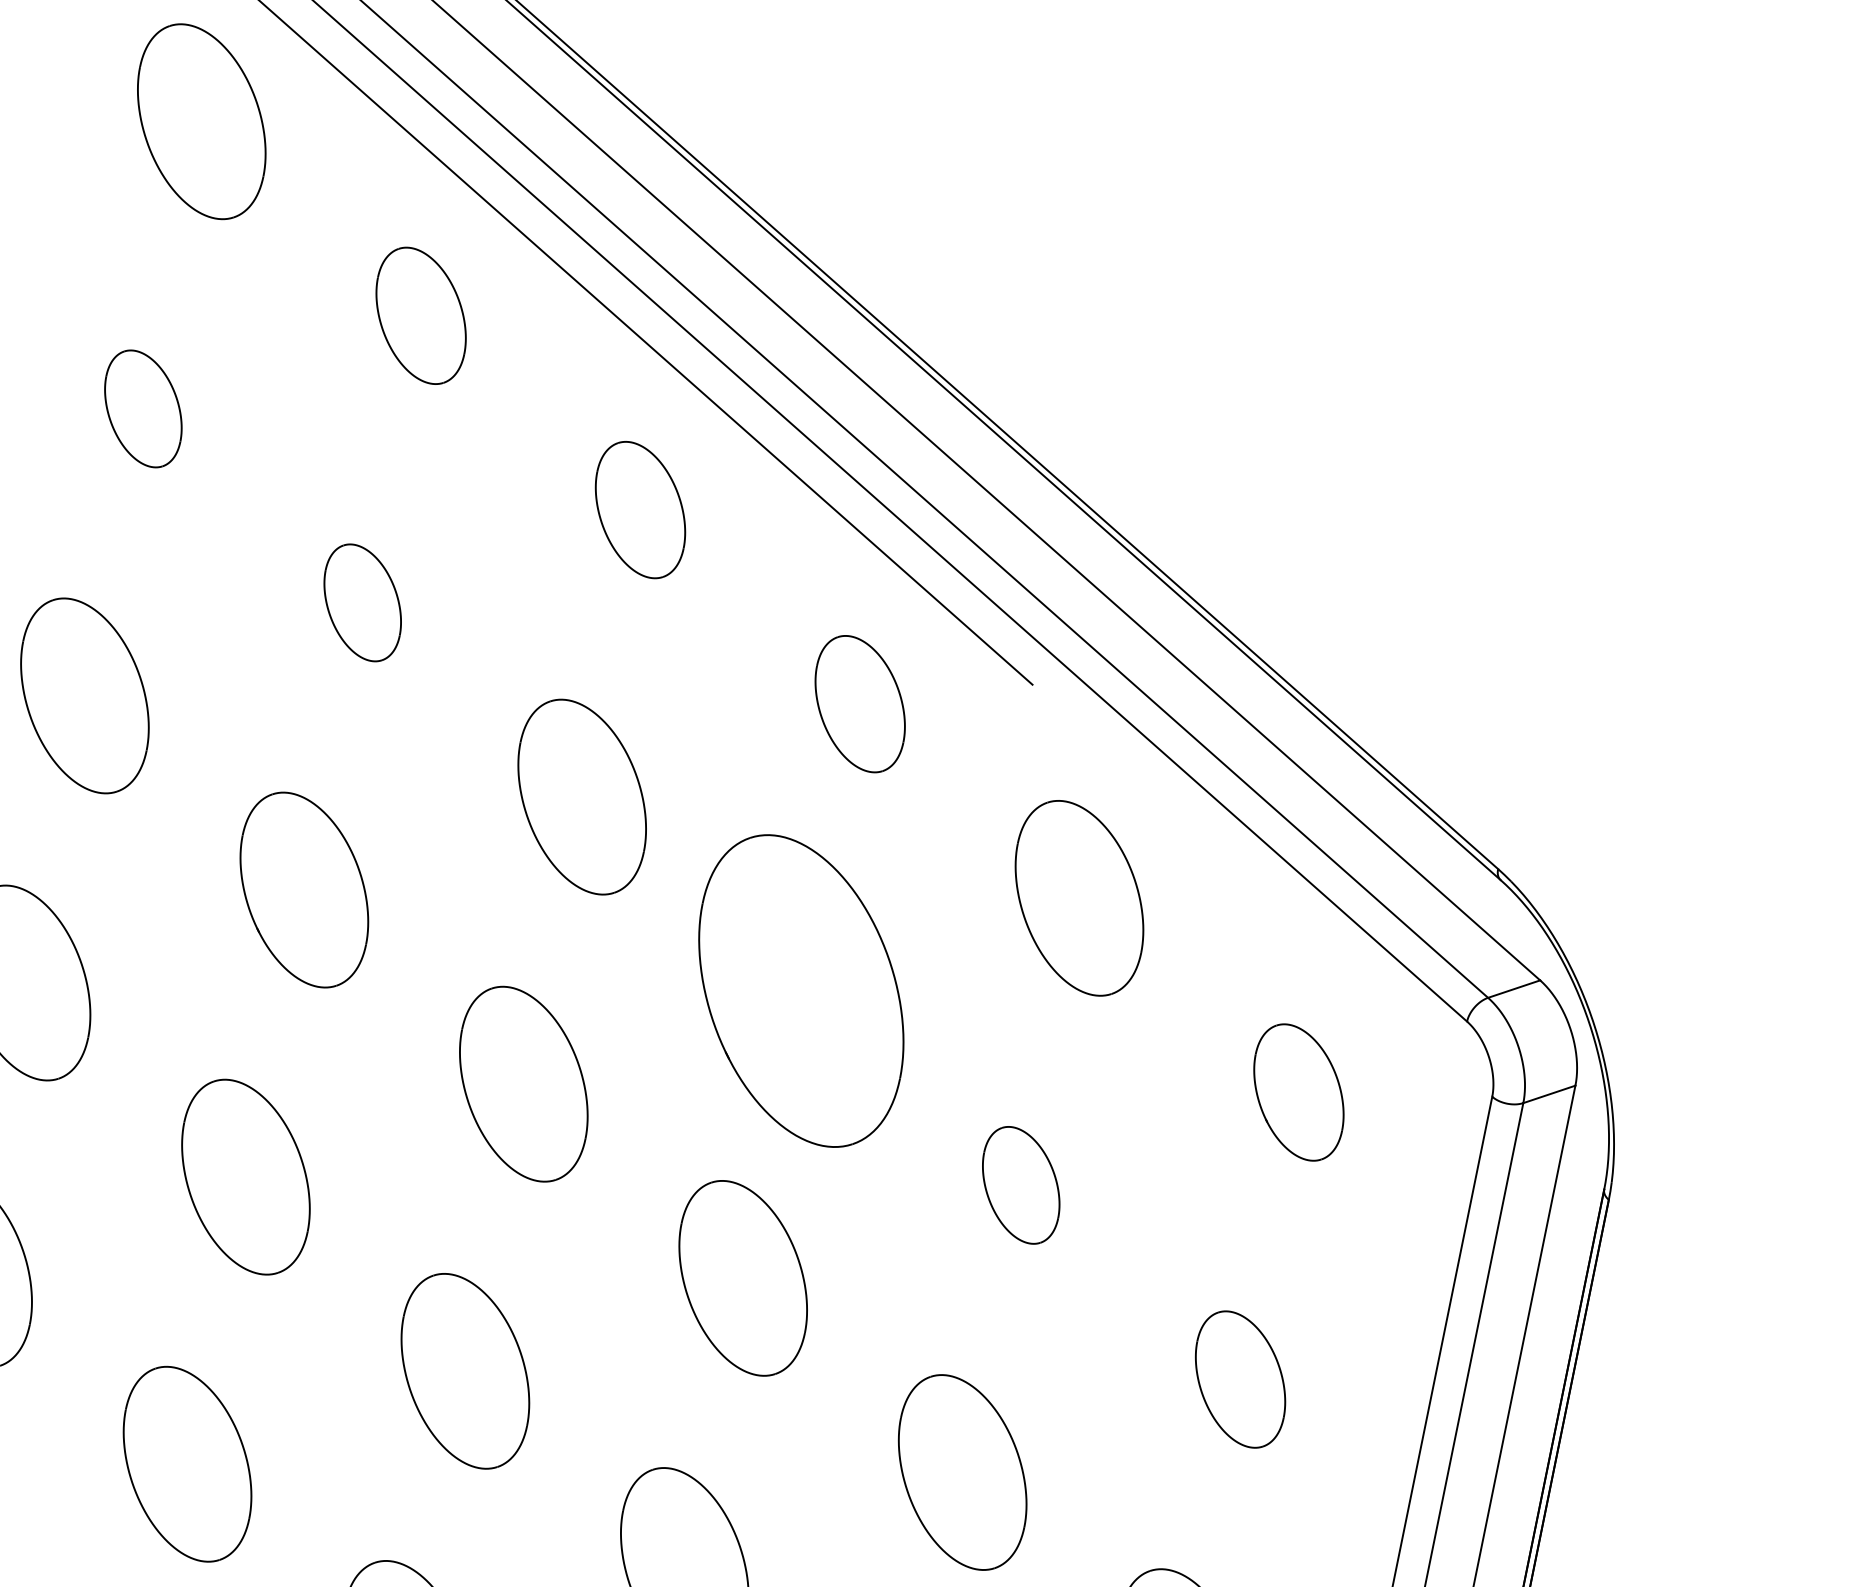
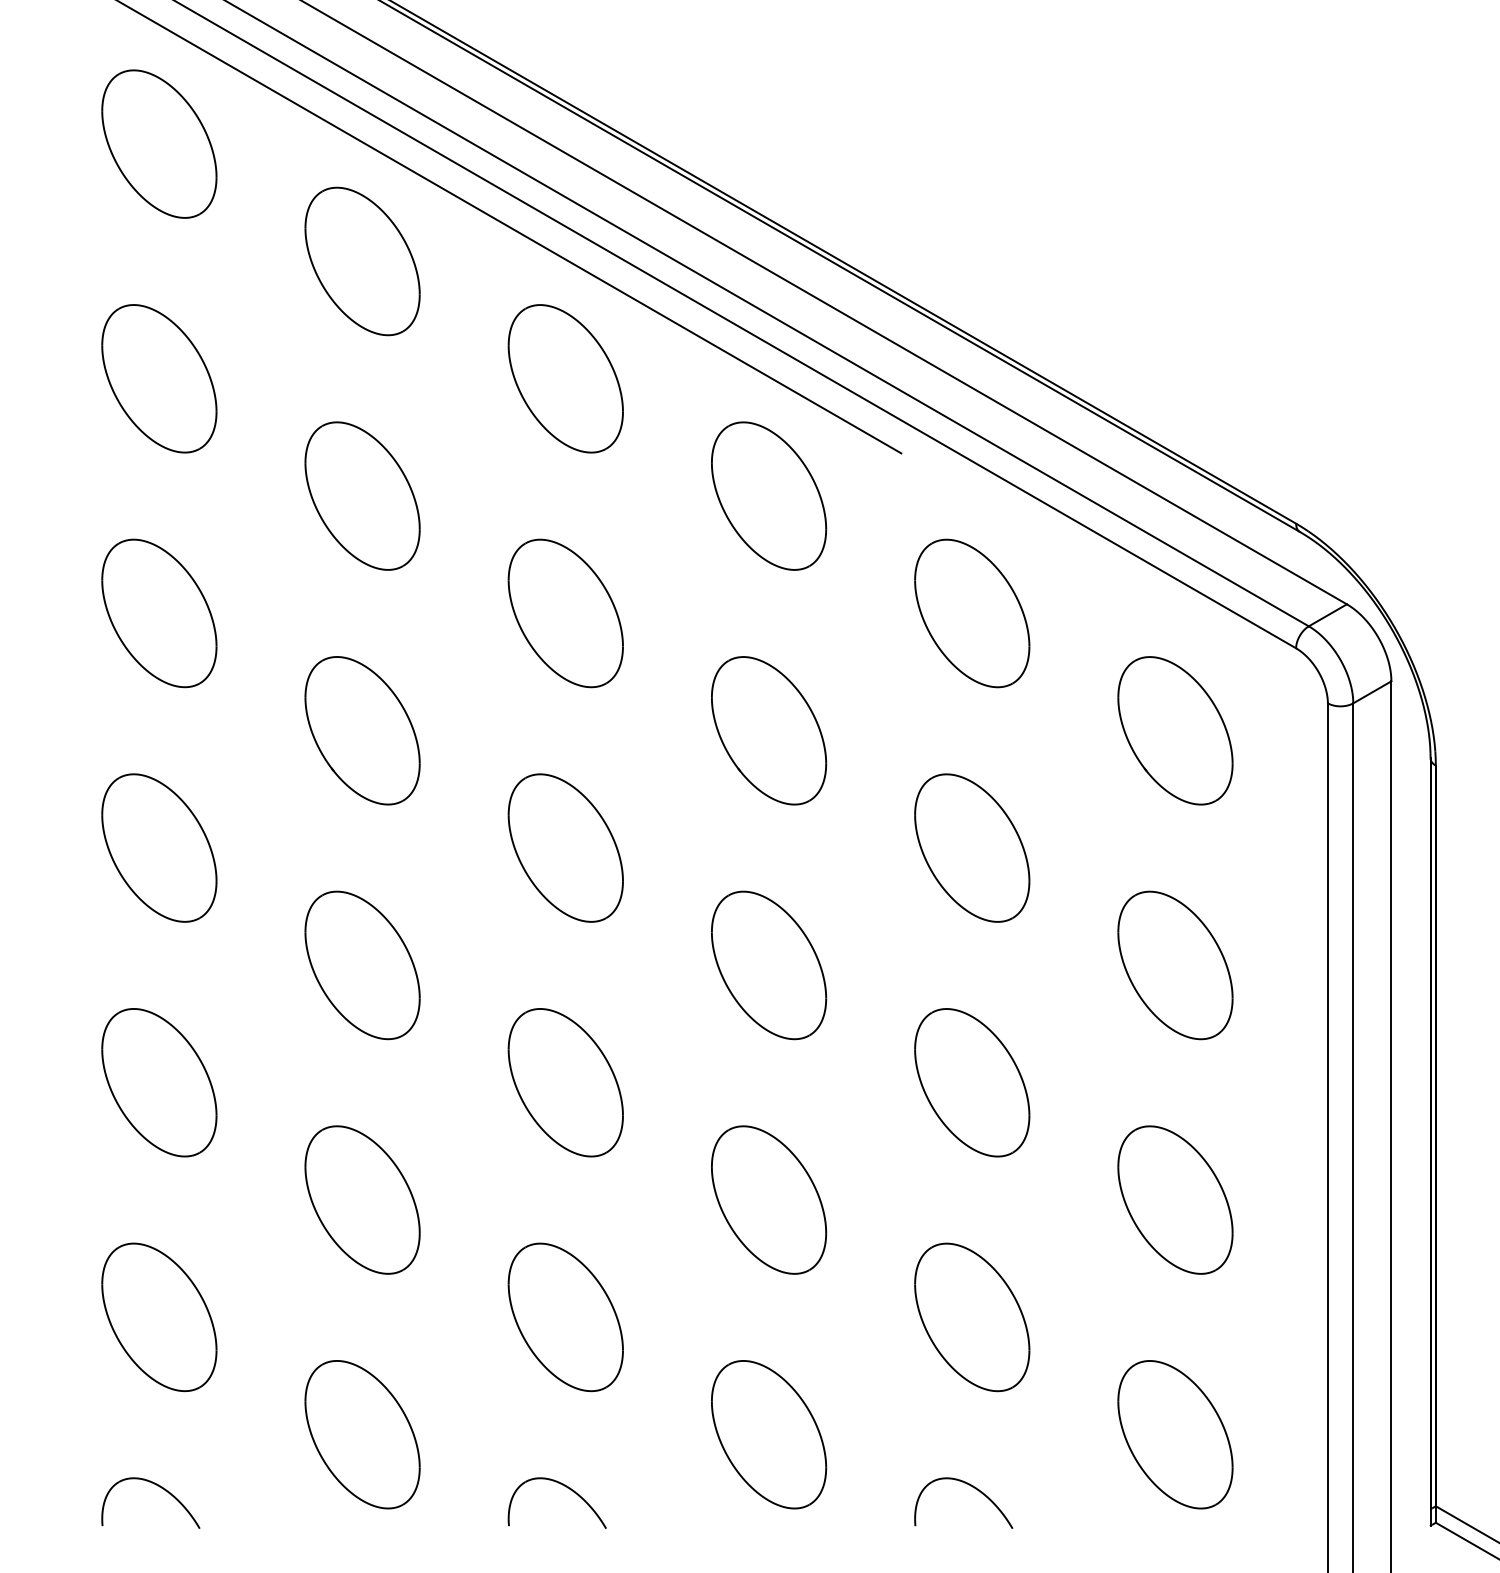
part: (421, 315) -> (362, 261), size x1.43
part: (143, 408) -> (159, 378), size x1.67
part: (640, 509) -> (565, 378), size x1.43
part: (362, 602) -> (362, 495), size x1.67
part: (860, 703) -> (769, 495), size x1.43
part: (802, 991) -> (769, 730), size x0.62
part: (1299, 1092) -> (1175, 730), size x1.43
part: (1021, 1184) -> (972, 847), size x1.67
part: (1240, 1379) -> (1175, 965), size x1.43

